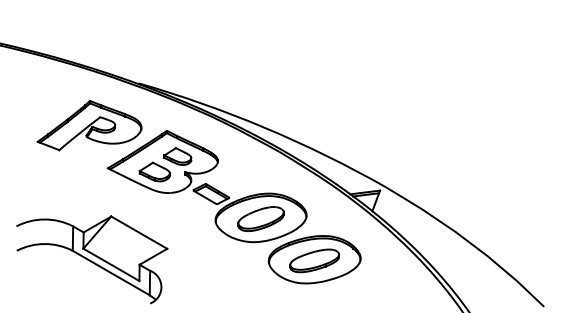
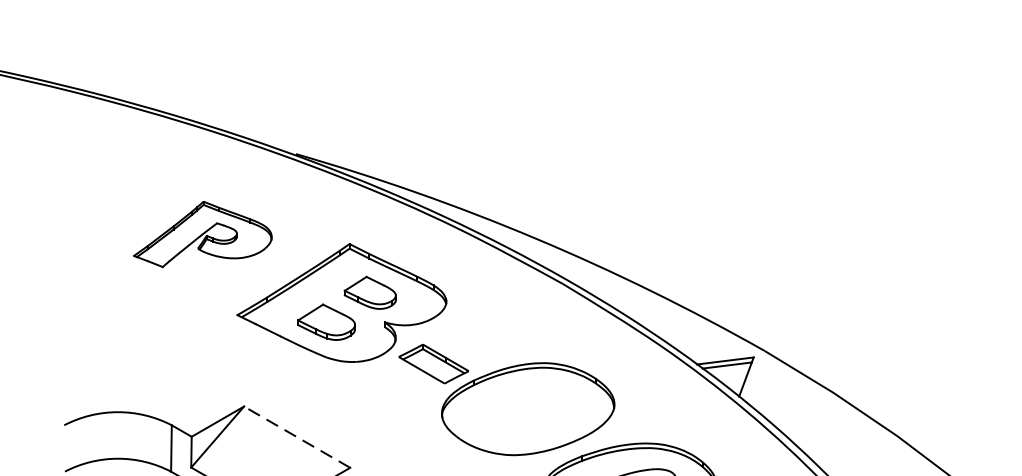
part: (89, 125) -> (202, 233), size x0.7
part: (260, 218) -> (527, 410), removed
line: (138, 232) -> (295, 436), solid -> dashed

